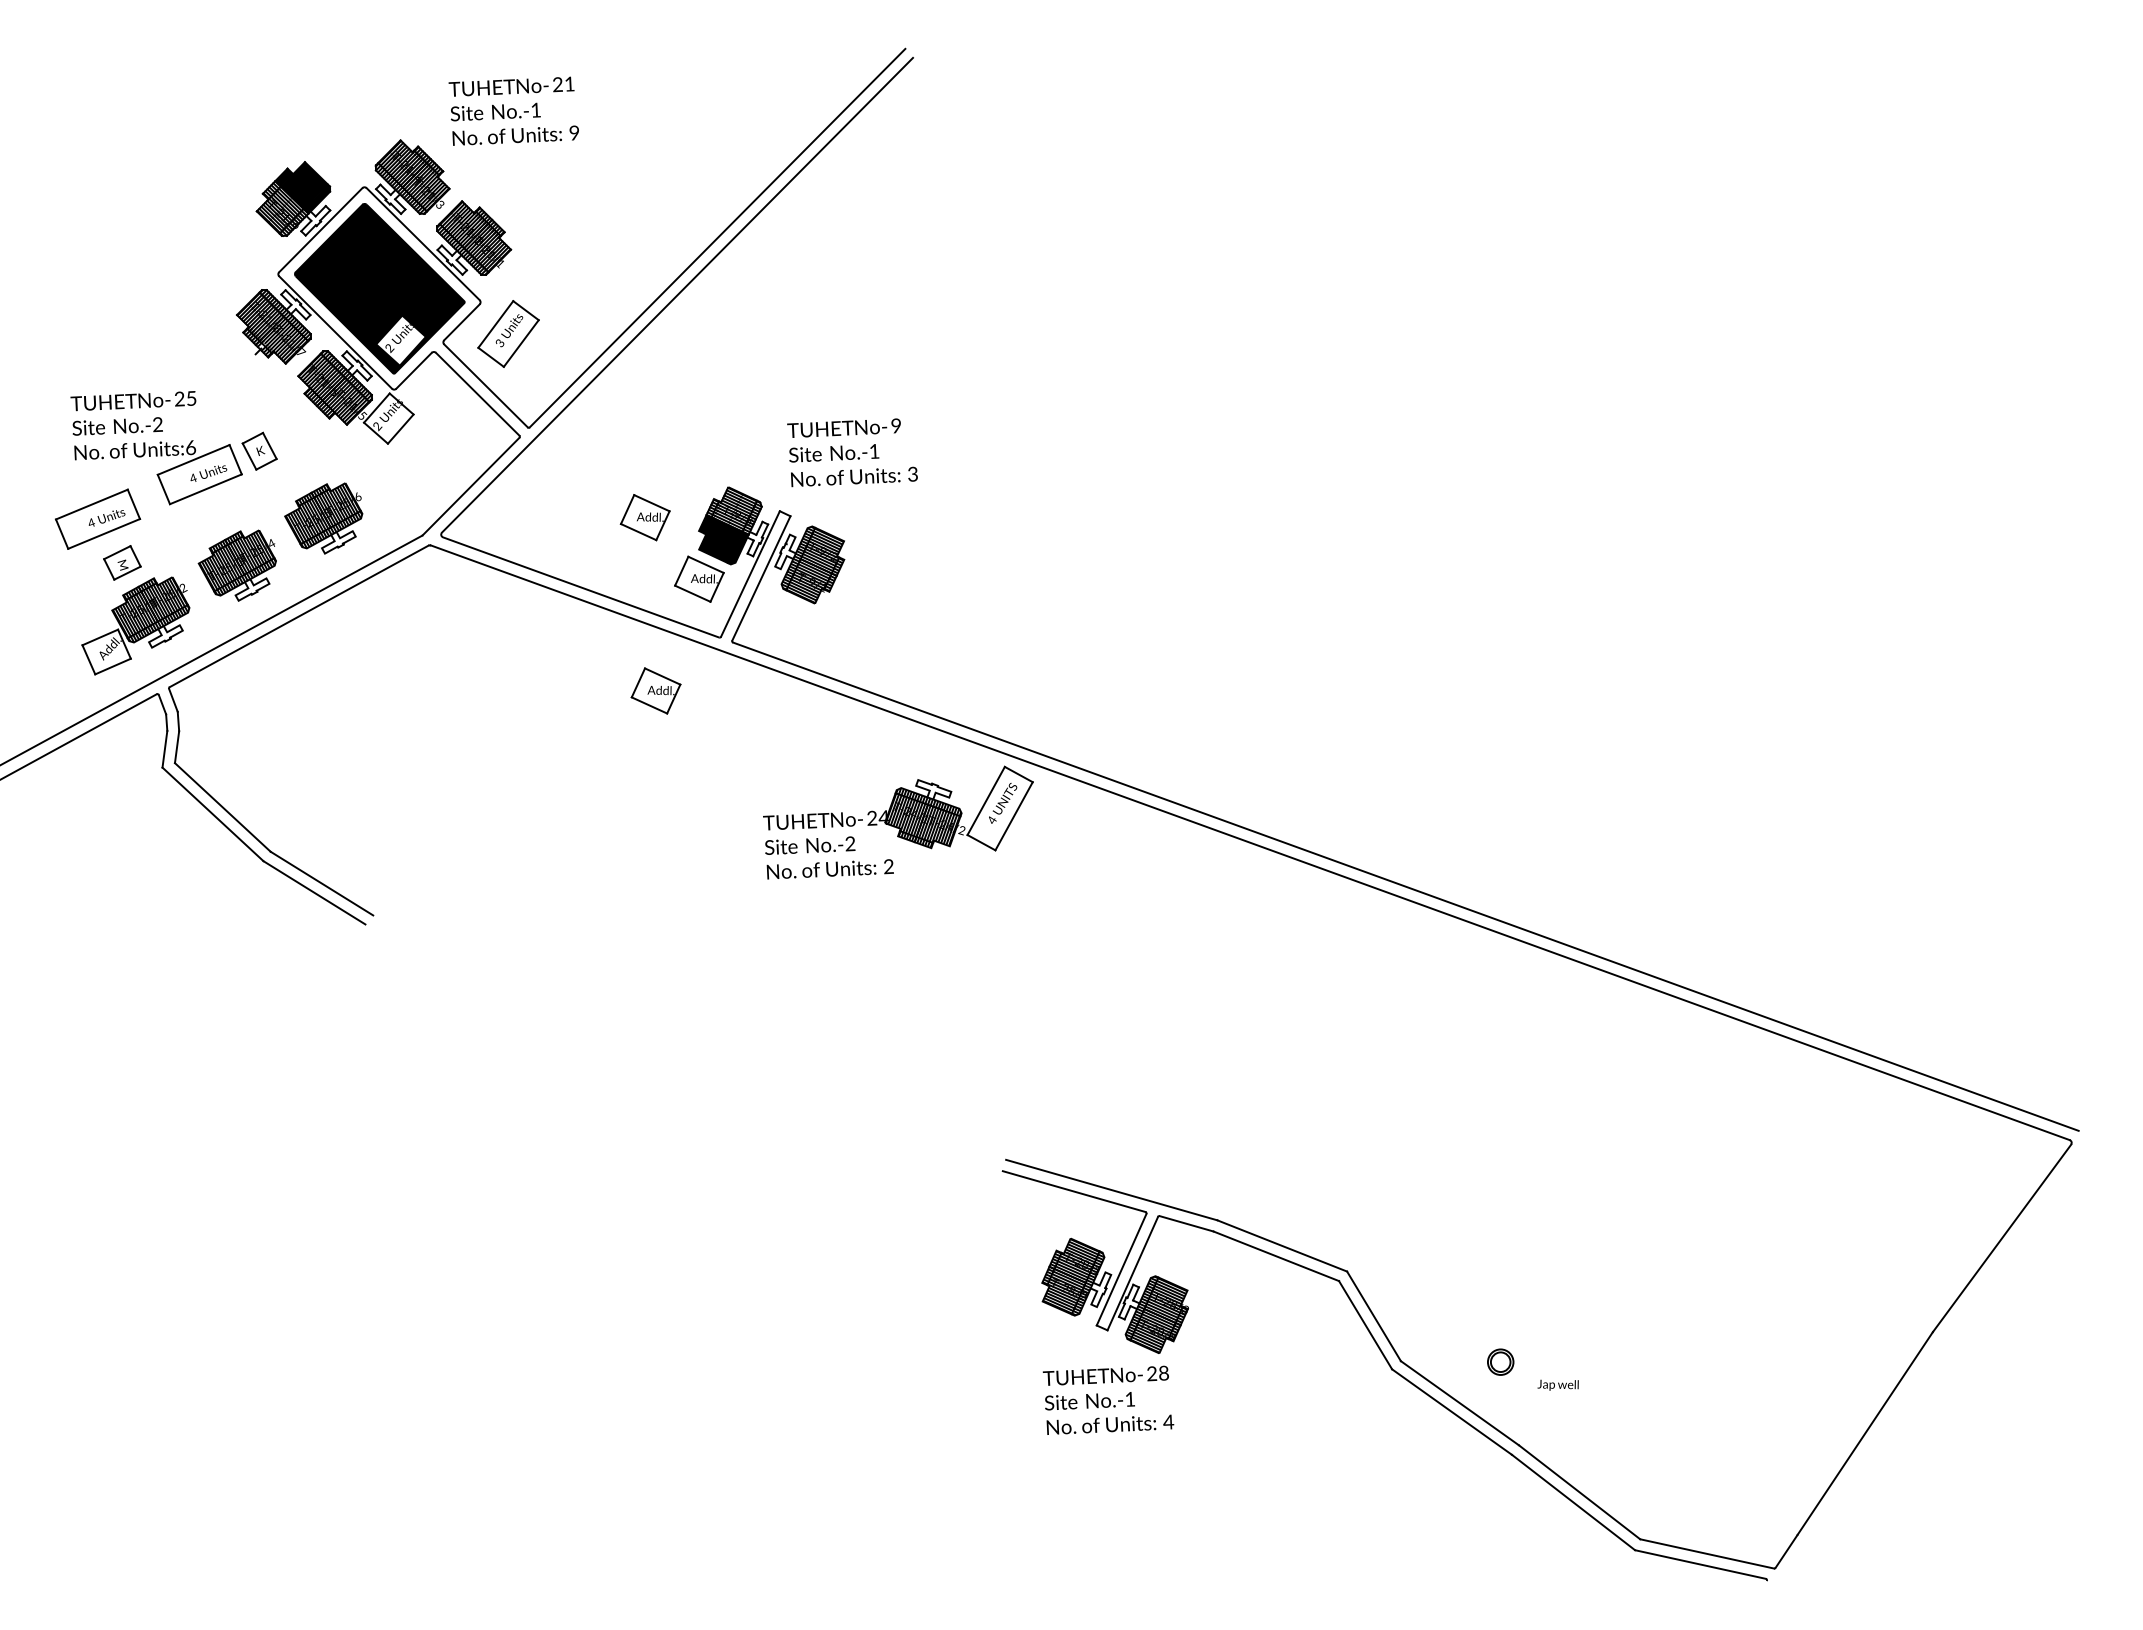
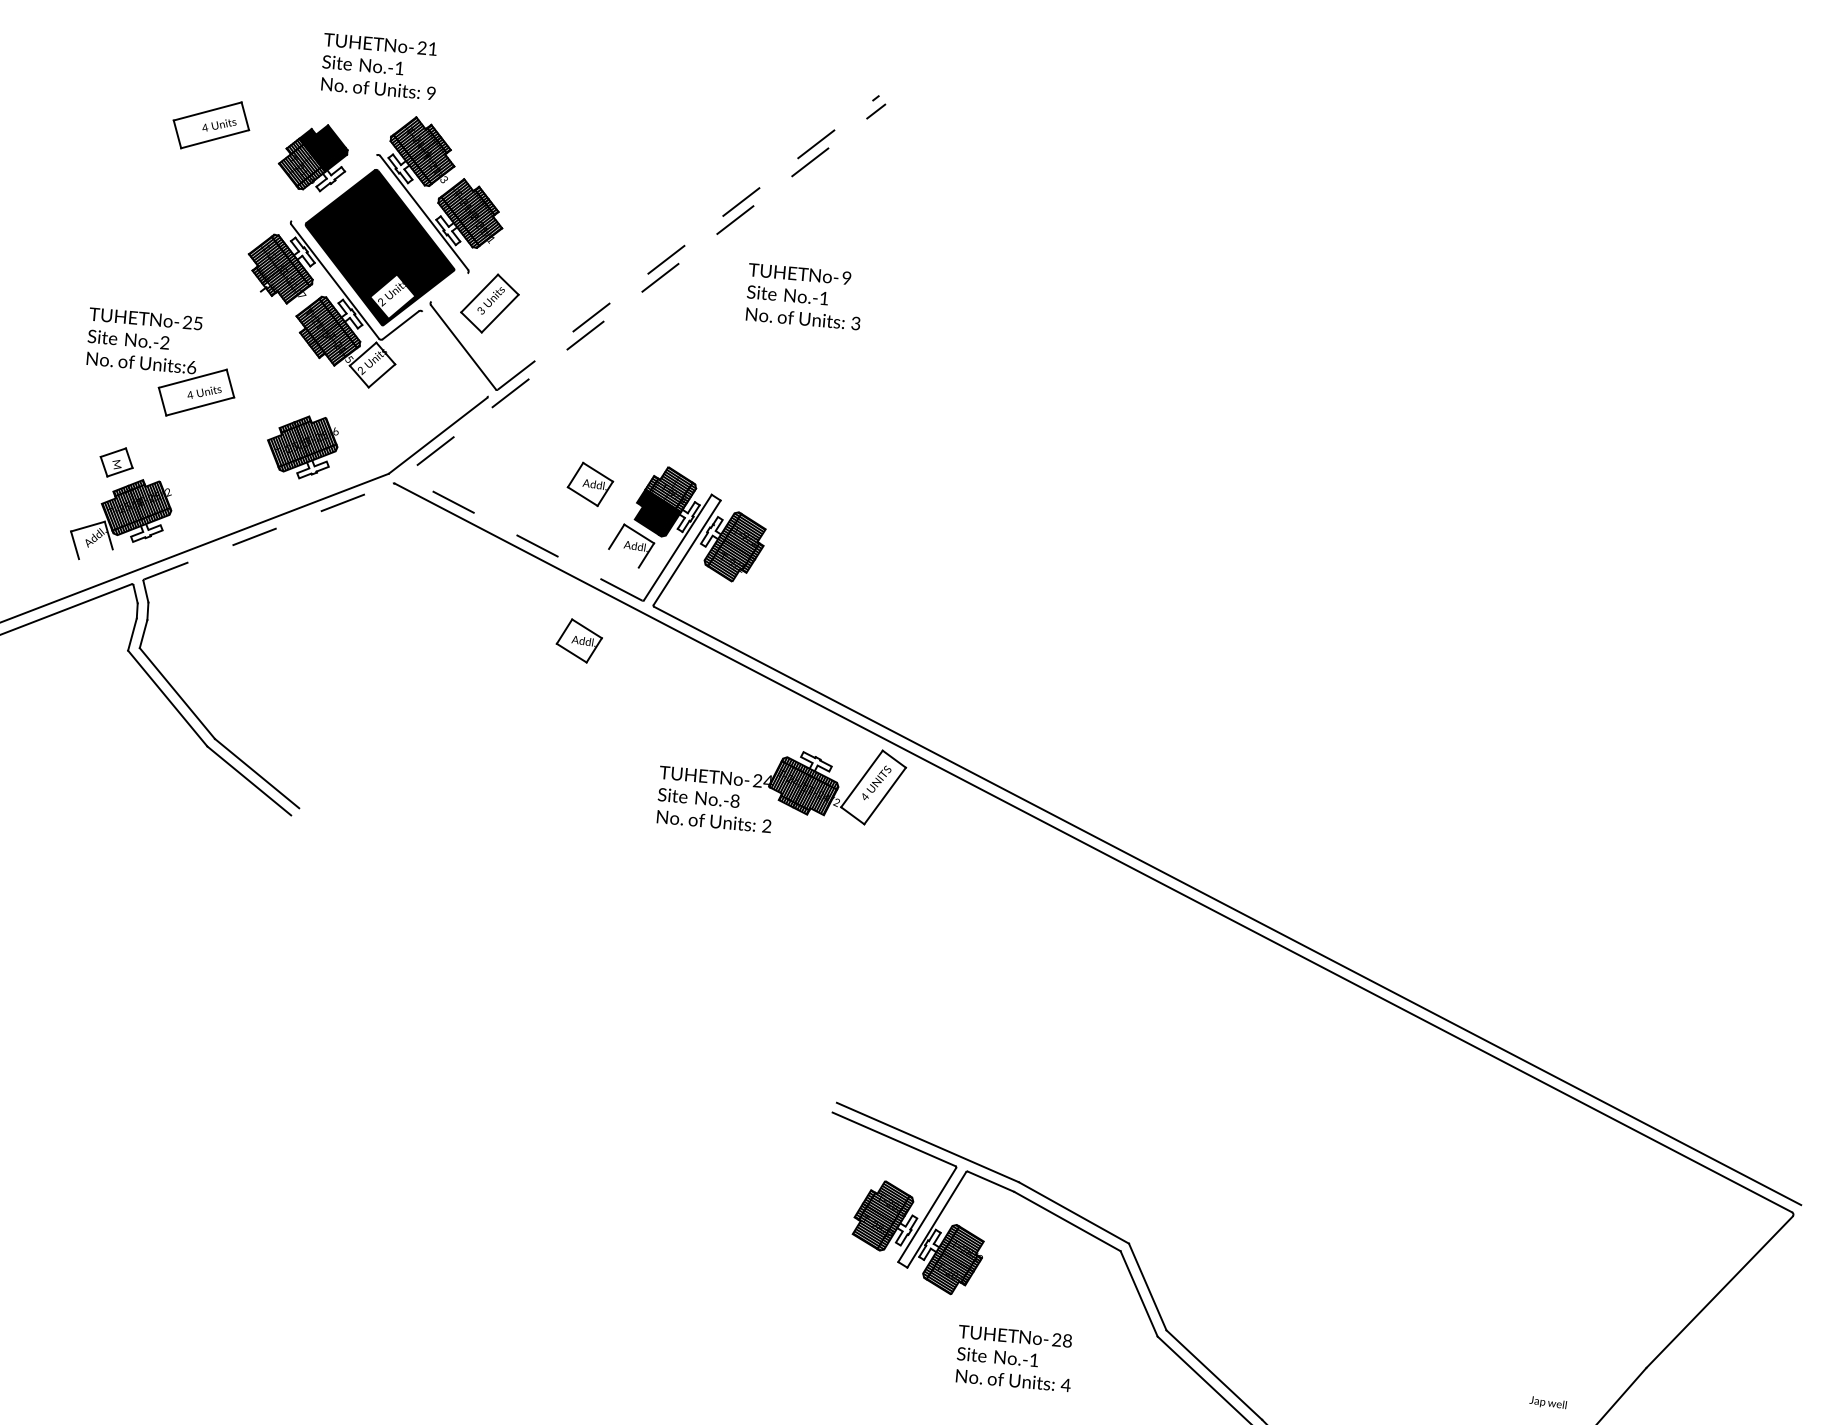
text: (513, 110) -> (379, 65), moved
line: (320, 230) -> (333, 188), removed
line: (717, 238) -> (688, 243), solid -> dashed
line: (461, 322) -> (449, 287), removed
line: (477, 393) -> (454, 353), removed
line: (568, 404) -> (535, 373), solid -> dashed
part: (259, 450) -> (252, 378), removed
text: (852, 452) -> (804, 296), moved
part: (97, 518) -> (211, 124), moved
part: (236, 565) -> (218, 478), removed
line: (692, 593) -> (623, 558), removed
line: (299, 616) -> (268, 531), solid -> dashed
line: (112, 666) -> (95, 554), removed
text: (850, 844) -> (735, 801), No.-2 -> No.-8
part: (1500, 1361) -> (1255, 1342), removed
text: (1557, 1384) -> (1547, 1402), moved
text: (1108, 1399) -> (1014, 1357), moved

